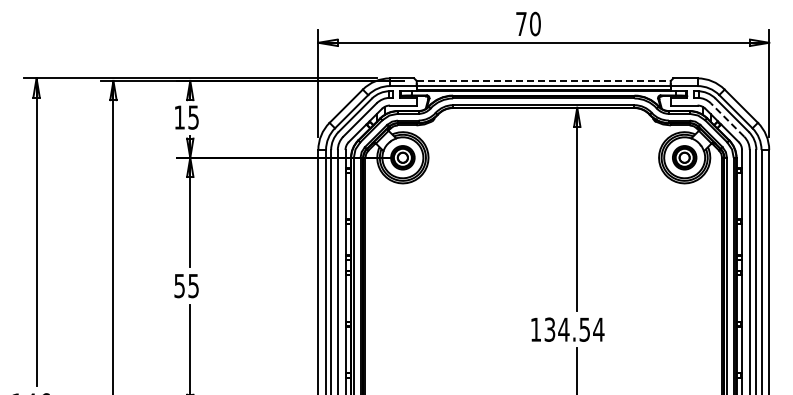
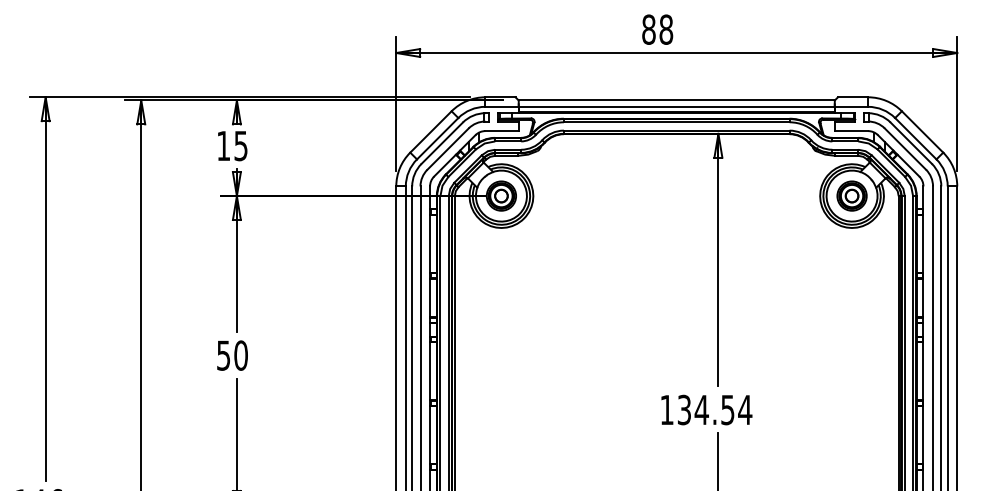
text: (528, 23) -> (657, 28), 70 -> 88
line: (544, 80) -> (677, 99), dashed -> solid
line: (727, 119) -> (905, 148), dashed -> solid
text: (193, 285) -> (240, 354), 55 -> 50

